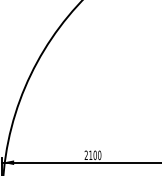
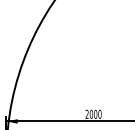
text: (90, 154) -> (91, 113), 2100 -> 2000

